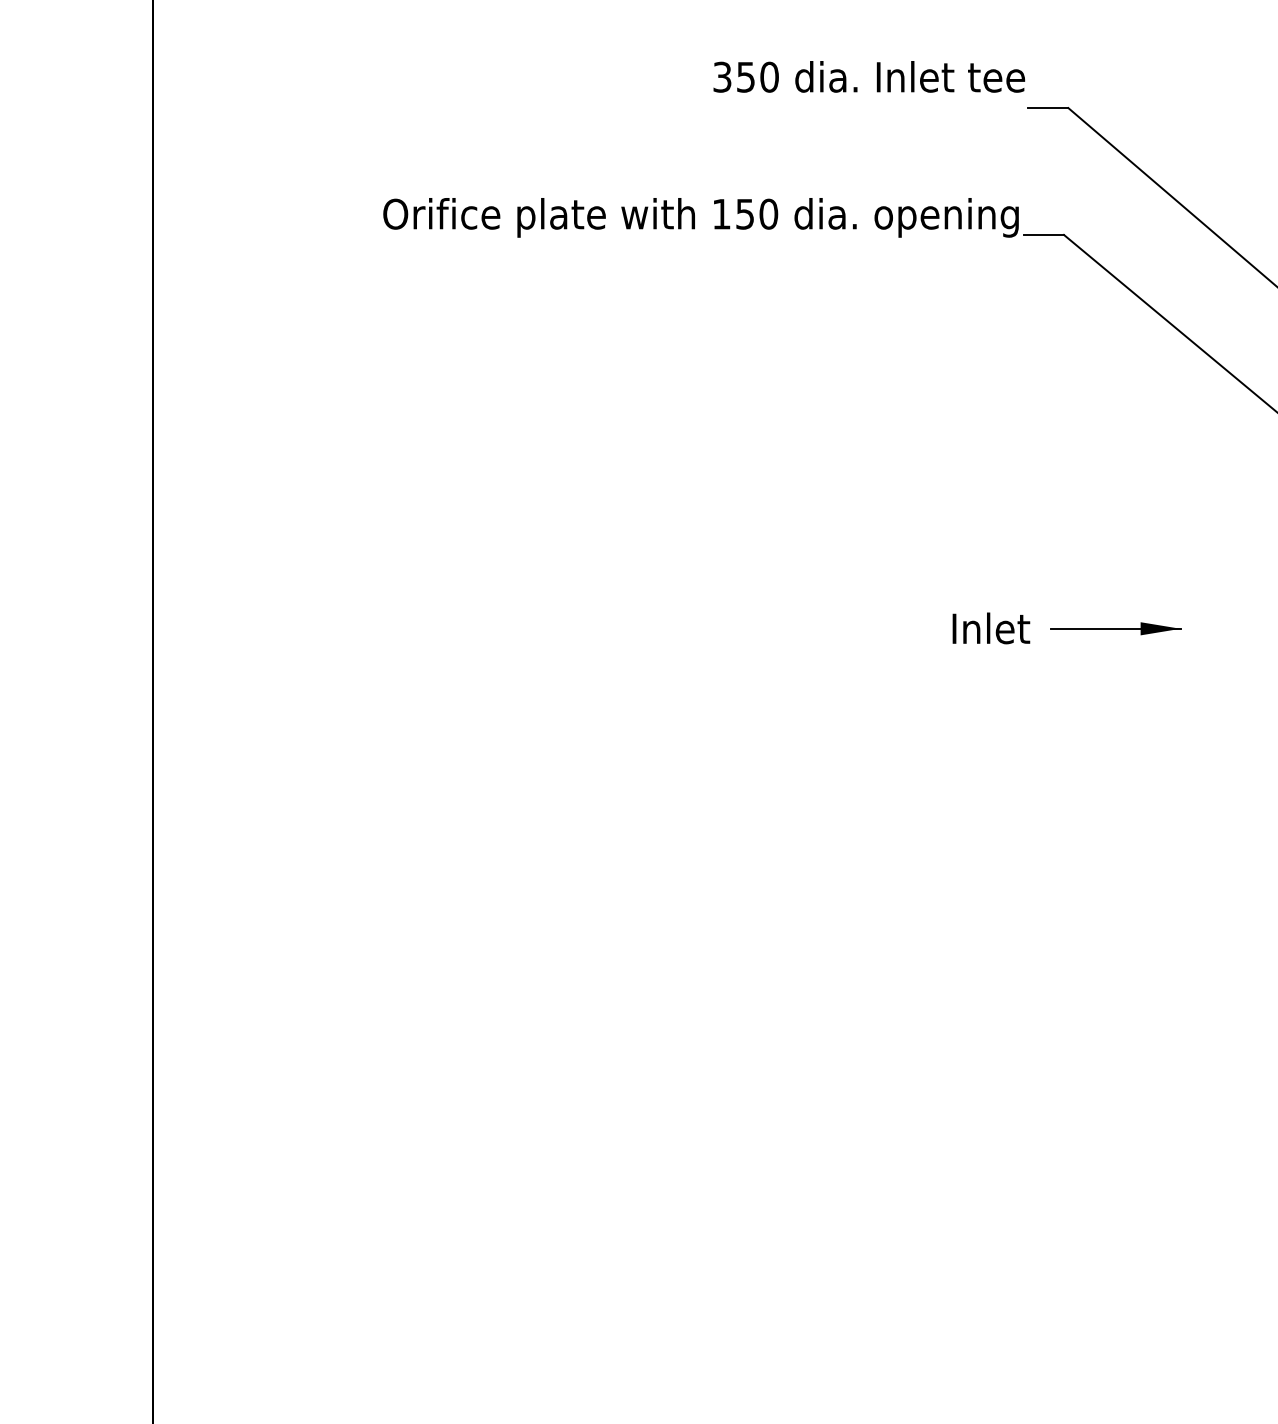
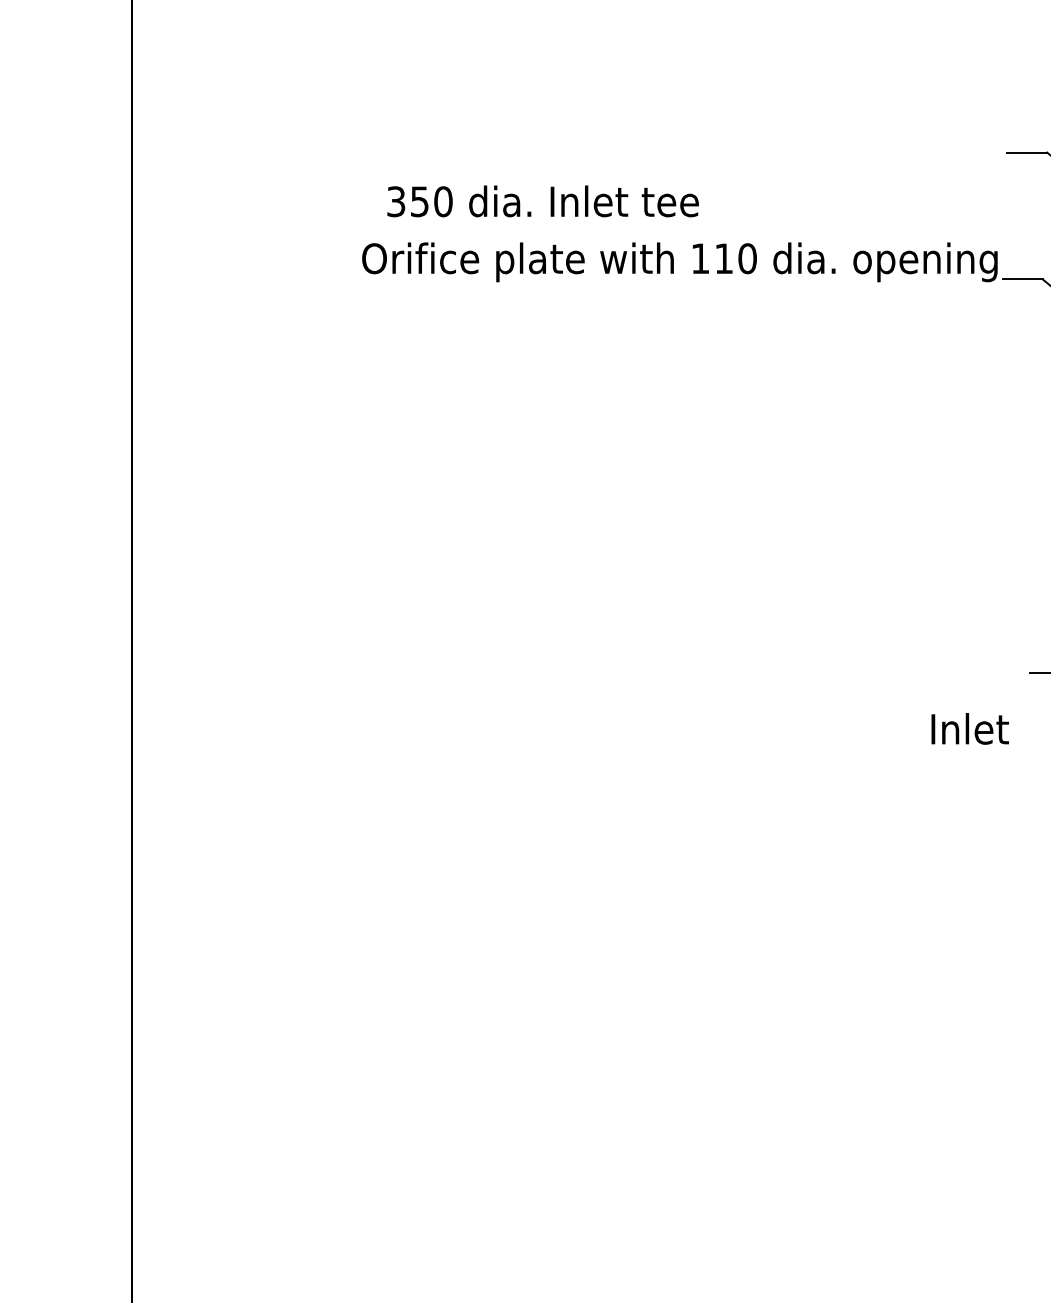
text: (869, 76) -> (543, 201), moved
text: (744, 214) -> (723, 259), 150 -> 110
text: (991, 628) -> (970, 729), moved

